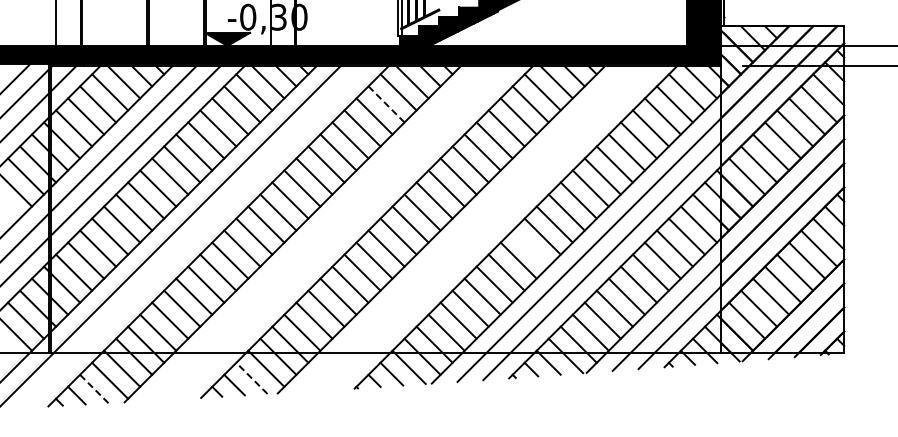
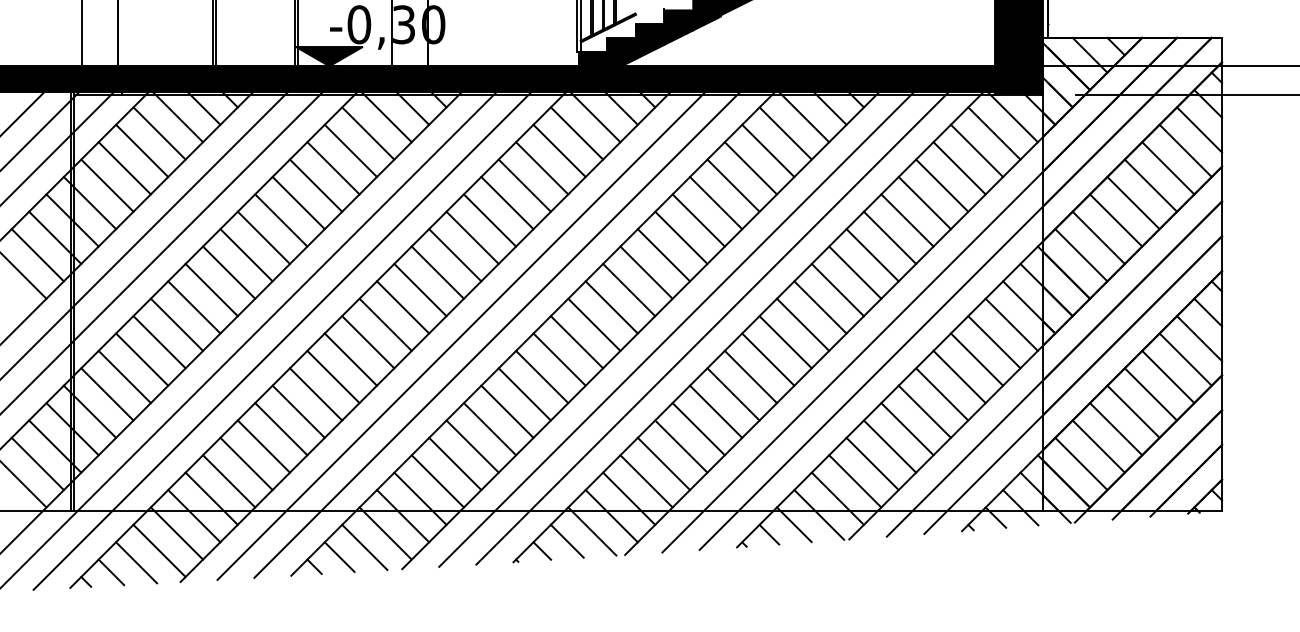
line: (386, 104) -> (559, 151), dashed -> solid
line: (492, 226) -> (712, 327), added
line: (467, 227) -> (676, 329), added
line: (318, 231) -> (461, 334), added
line: (343, 231) -> (497, 334), added
line: (195, 235) -> (283, 340), added
line: (530, 248) -> (767, 359), added
line: (251, 378) -> (364, 547), dashed -> solid
line: (93, 388) -> (135, 562), dashed -> solid

